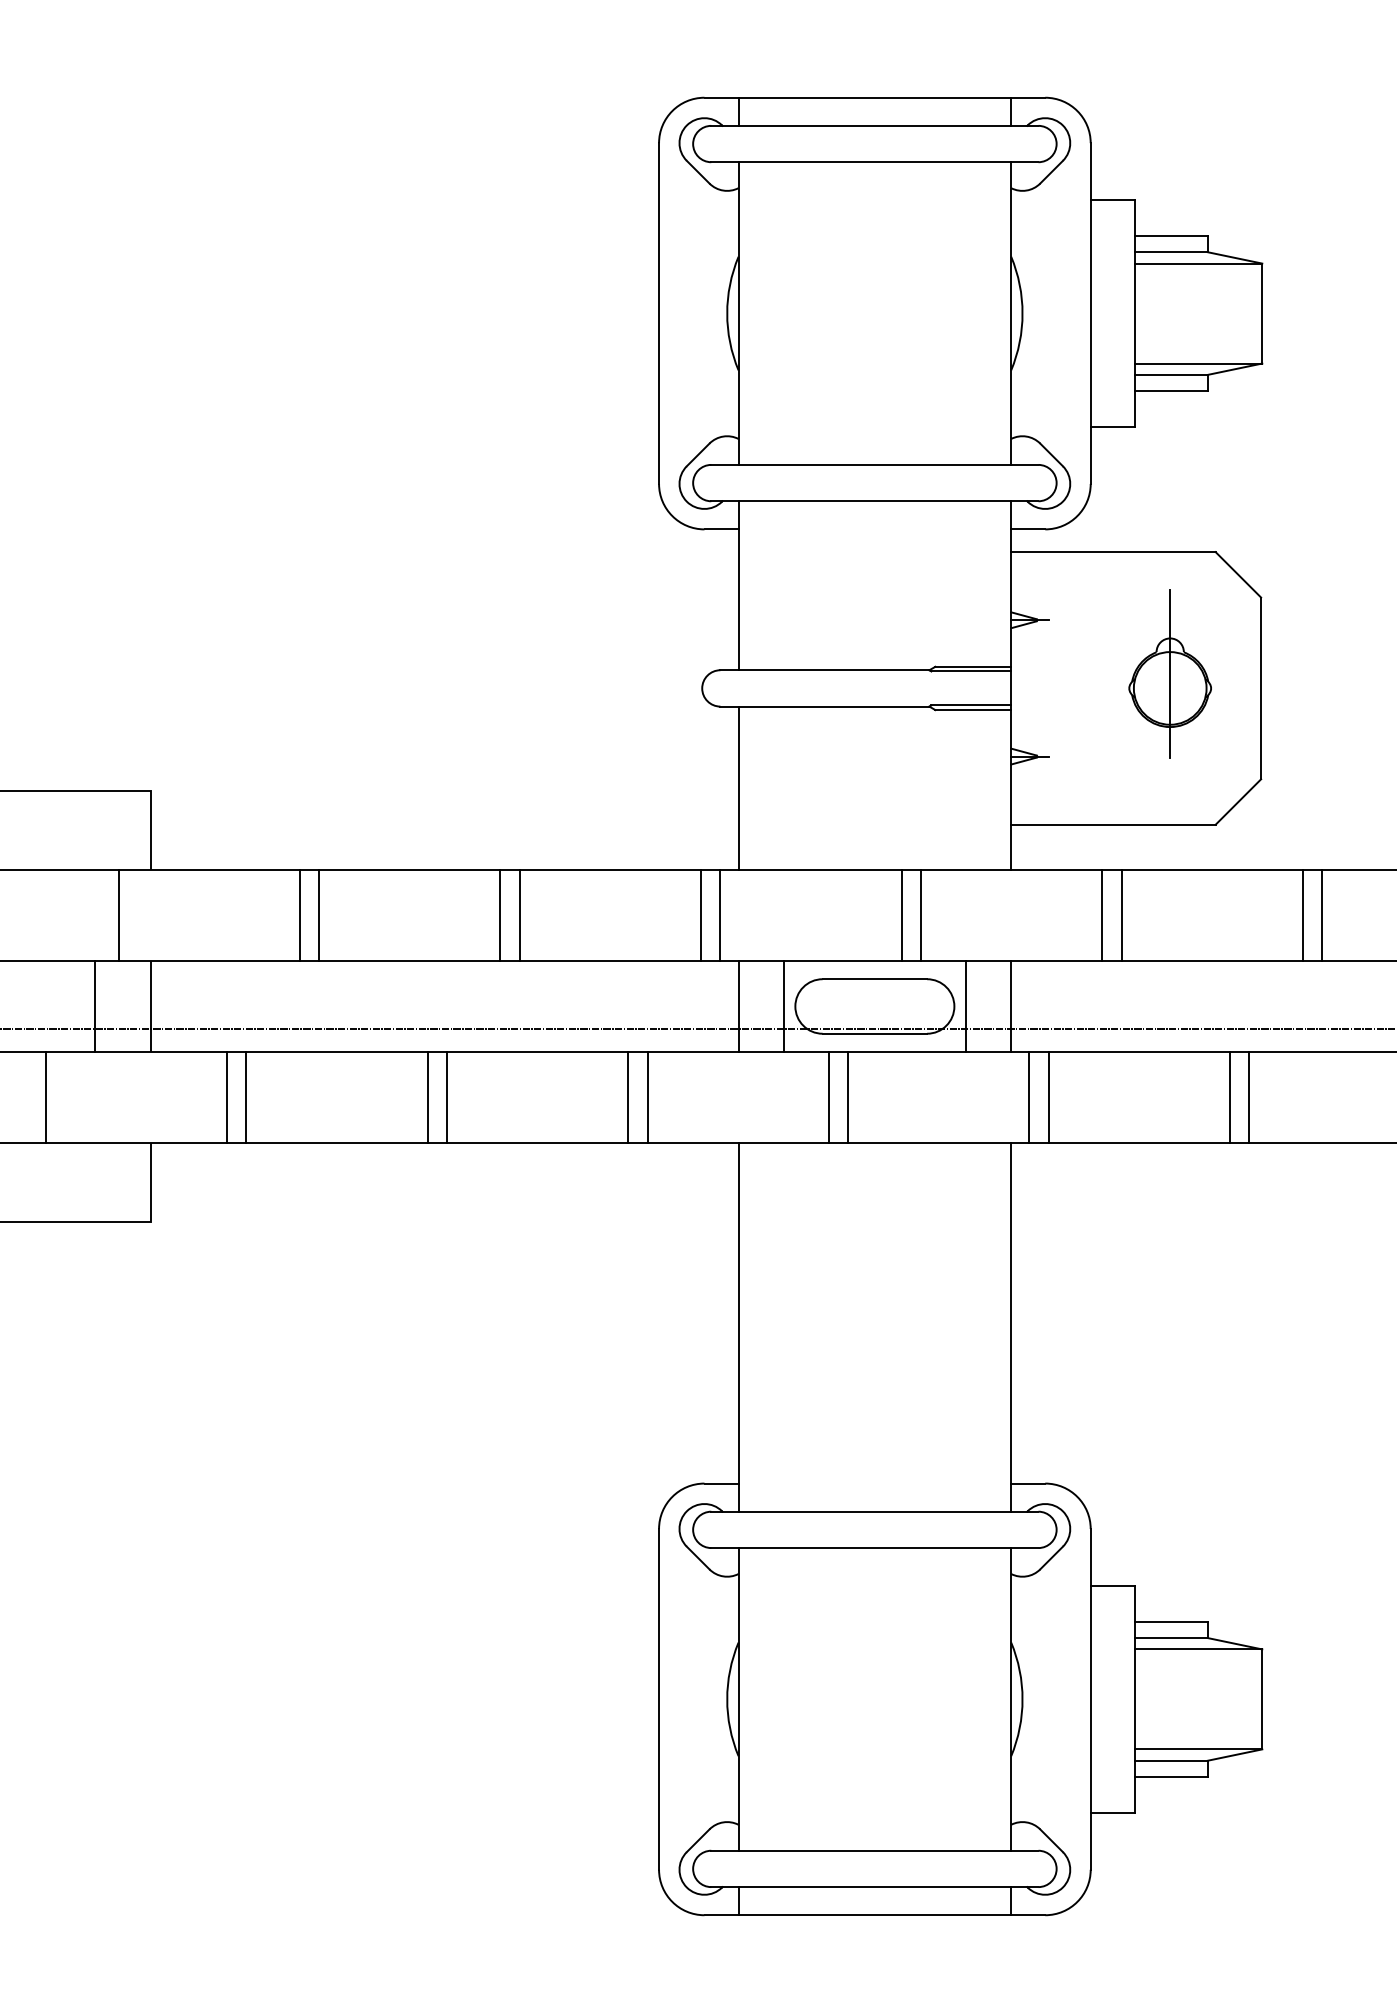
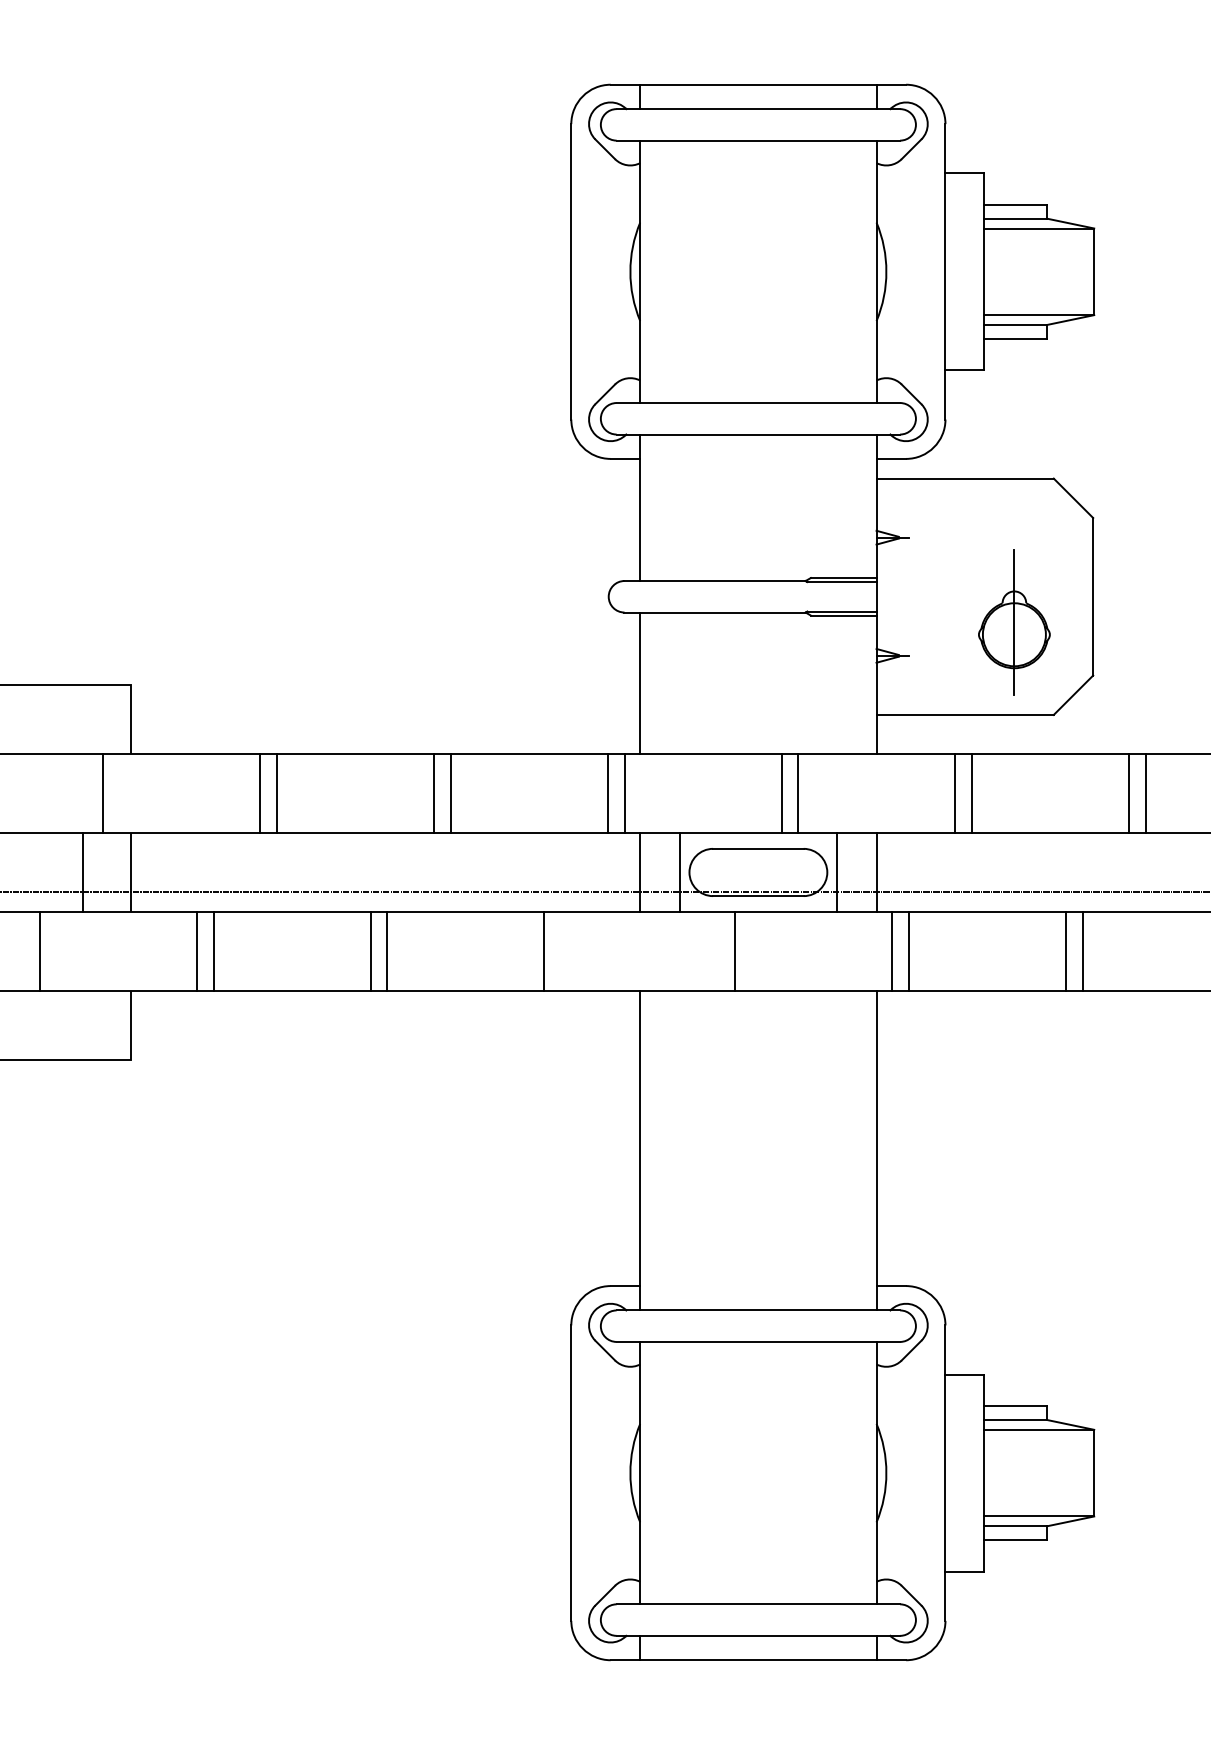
part: (1170, 674) -> (1014, 622), moved
line: (647, 1096) -> (561, 950), removed
line: (828, 1096) -> (718, 950), removed

